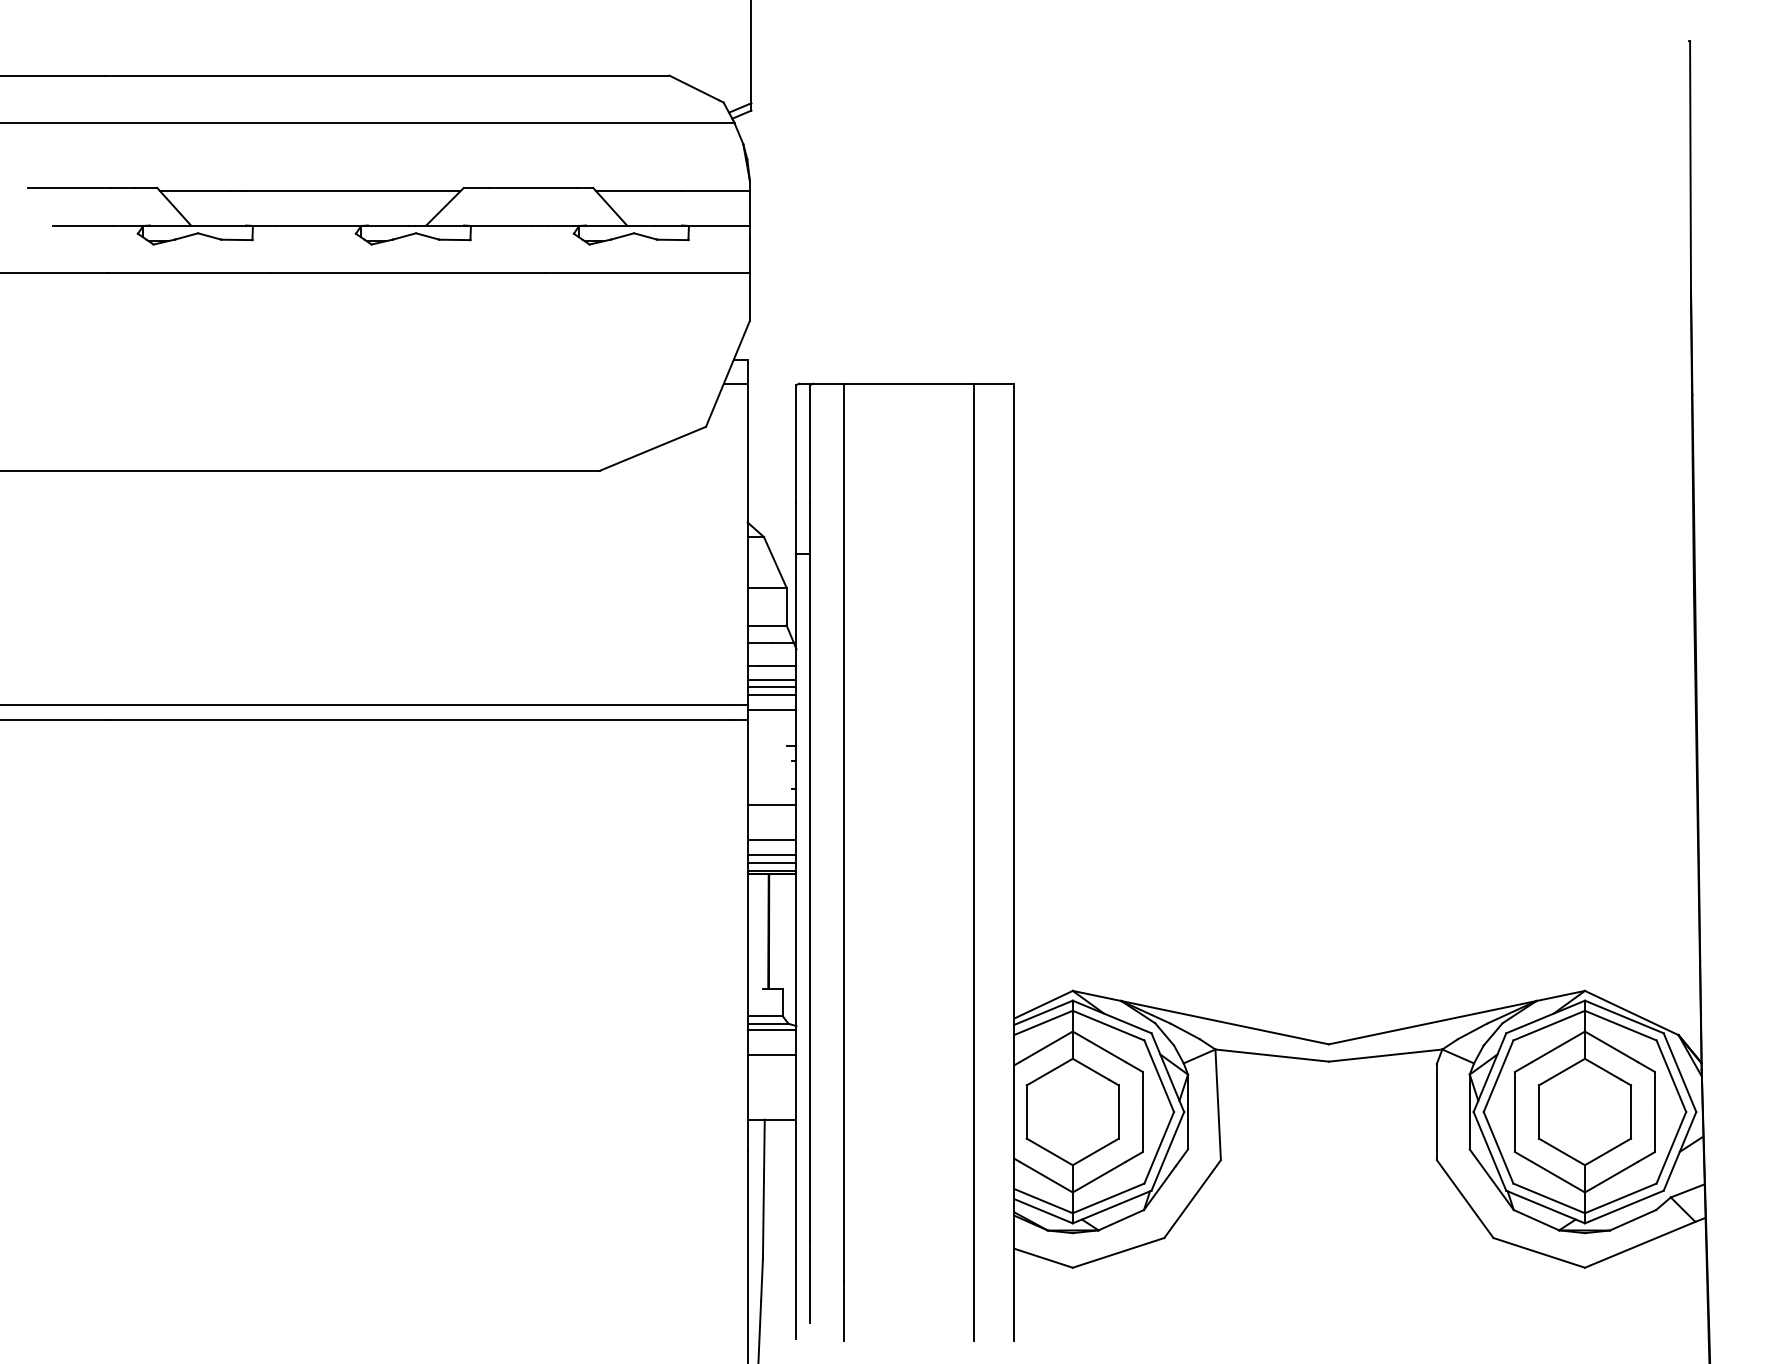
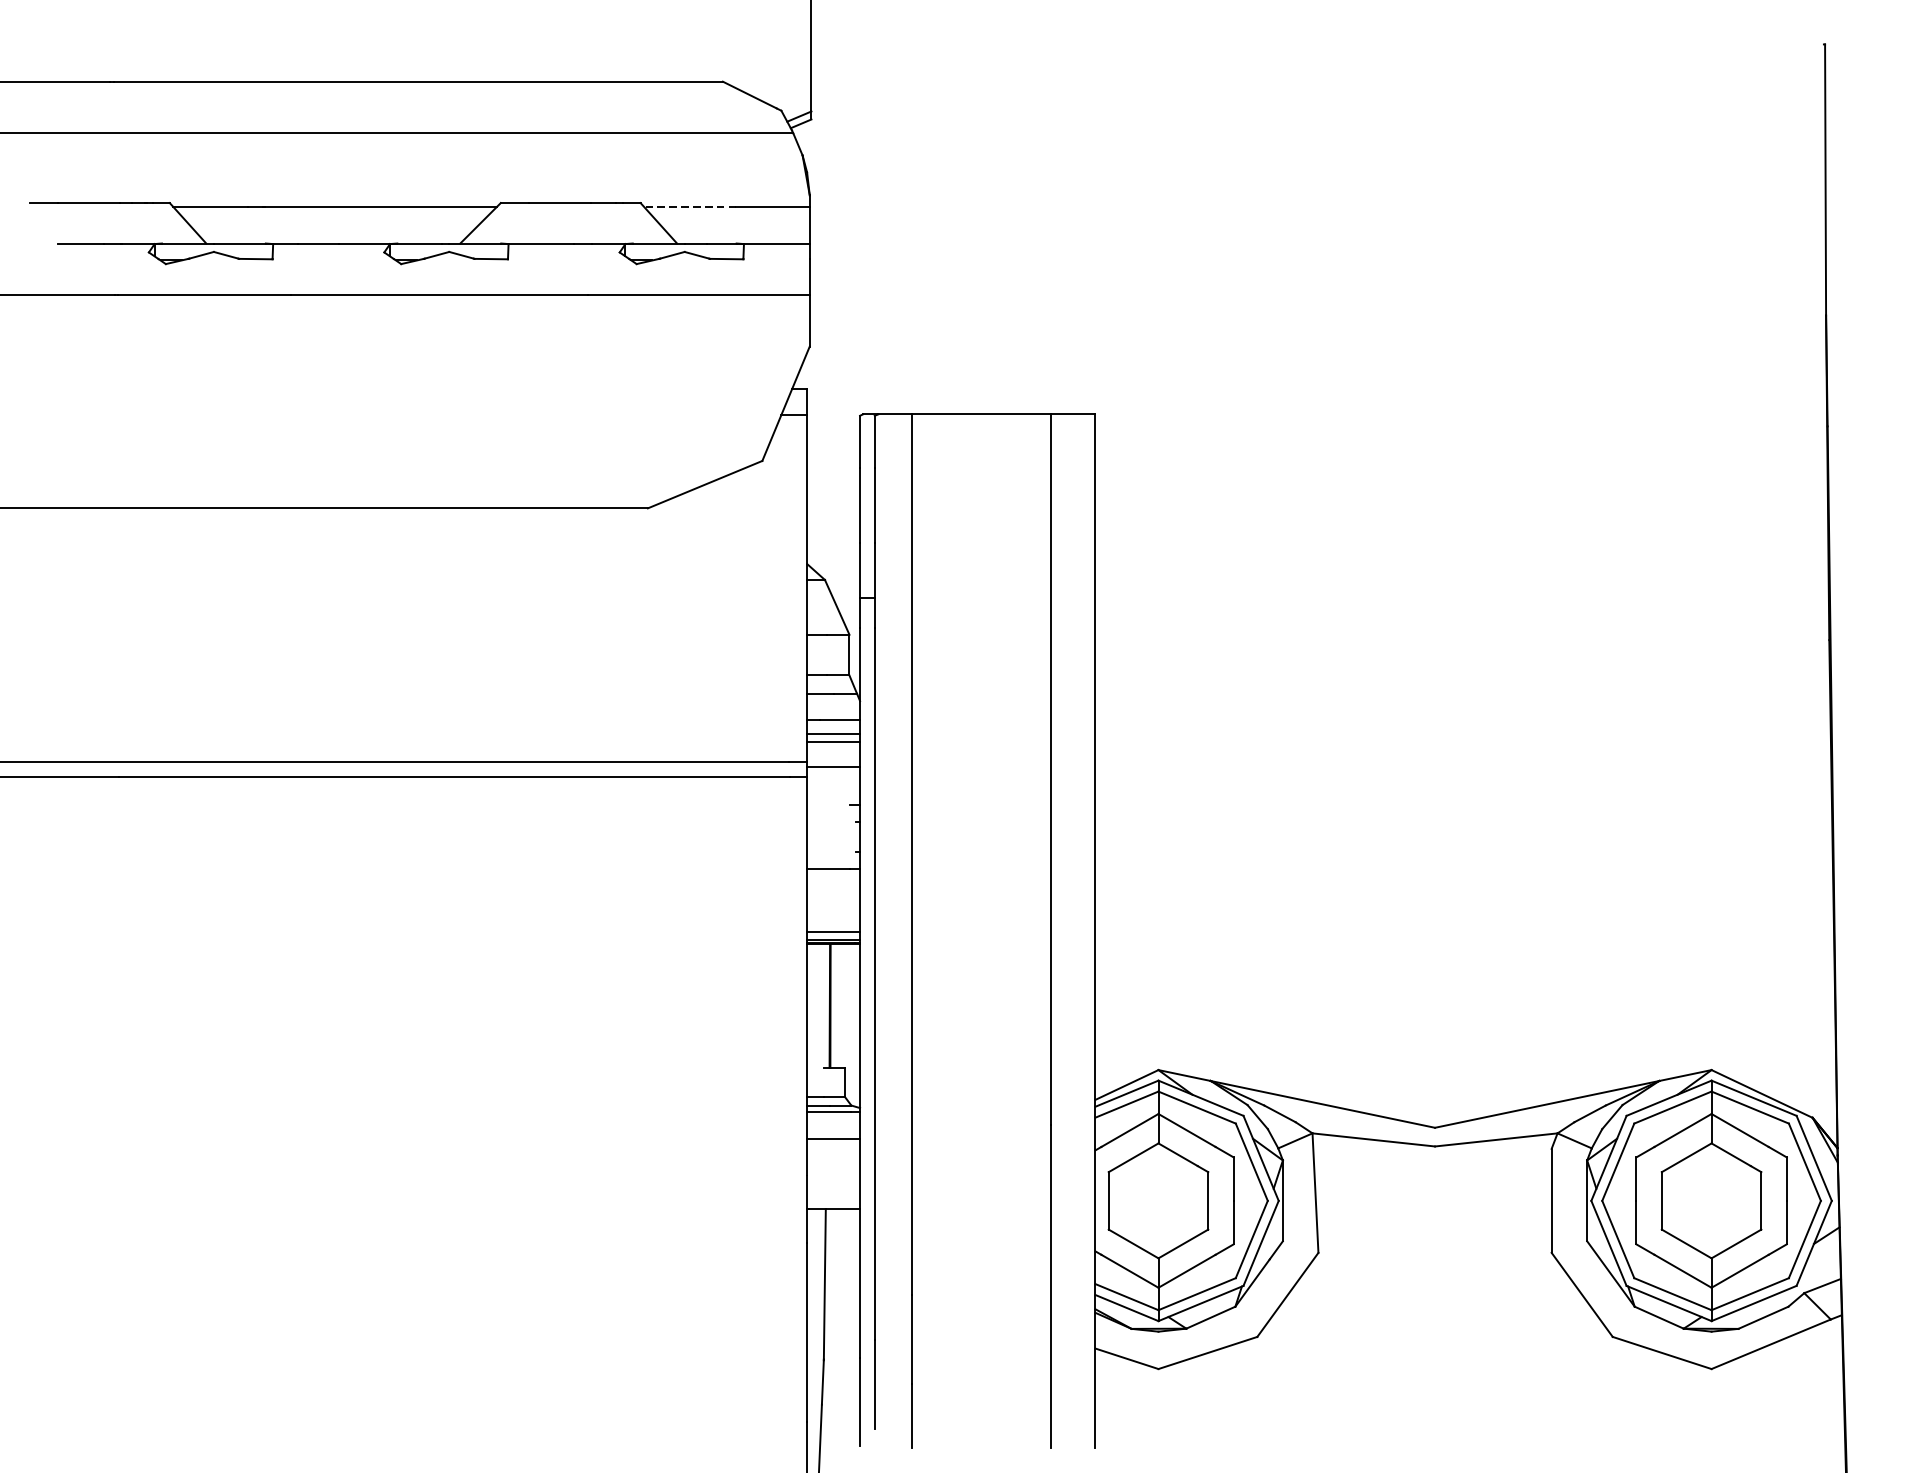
line: (639, 191) -> (690, 206), solid -> dashed
line: (771, 695) -> (833, 751), removed
line: (771, 840) -> (833, 907), removed
line: (771, 855) -> (833, 923), removed

